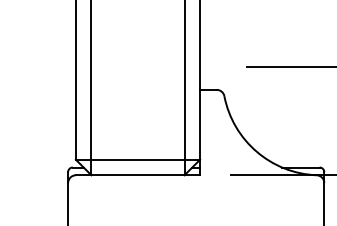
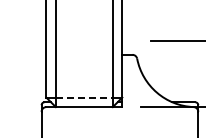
line: (138, 159) -> (84, 97), solid -> dashed

